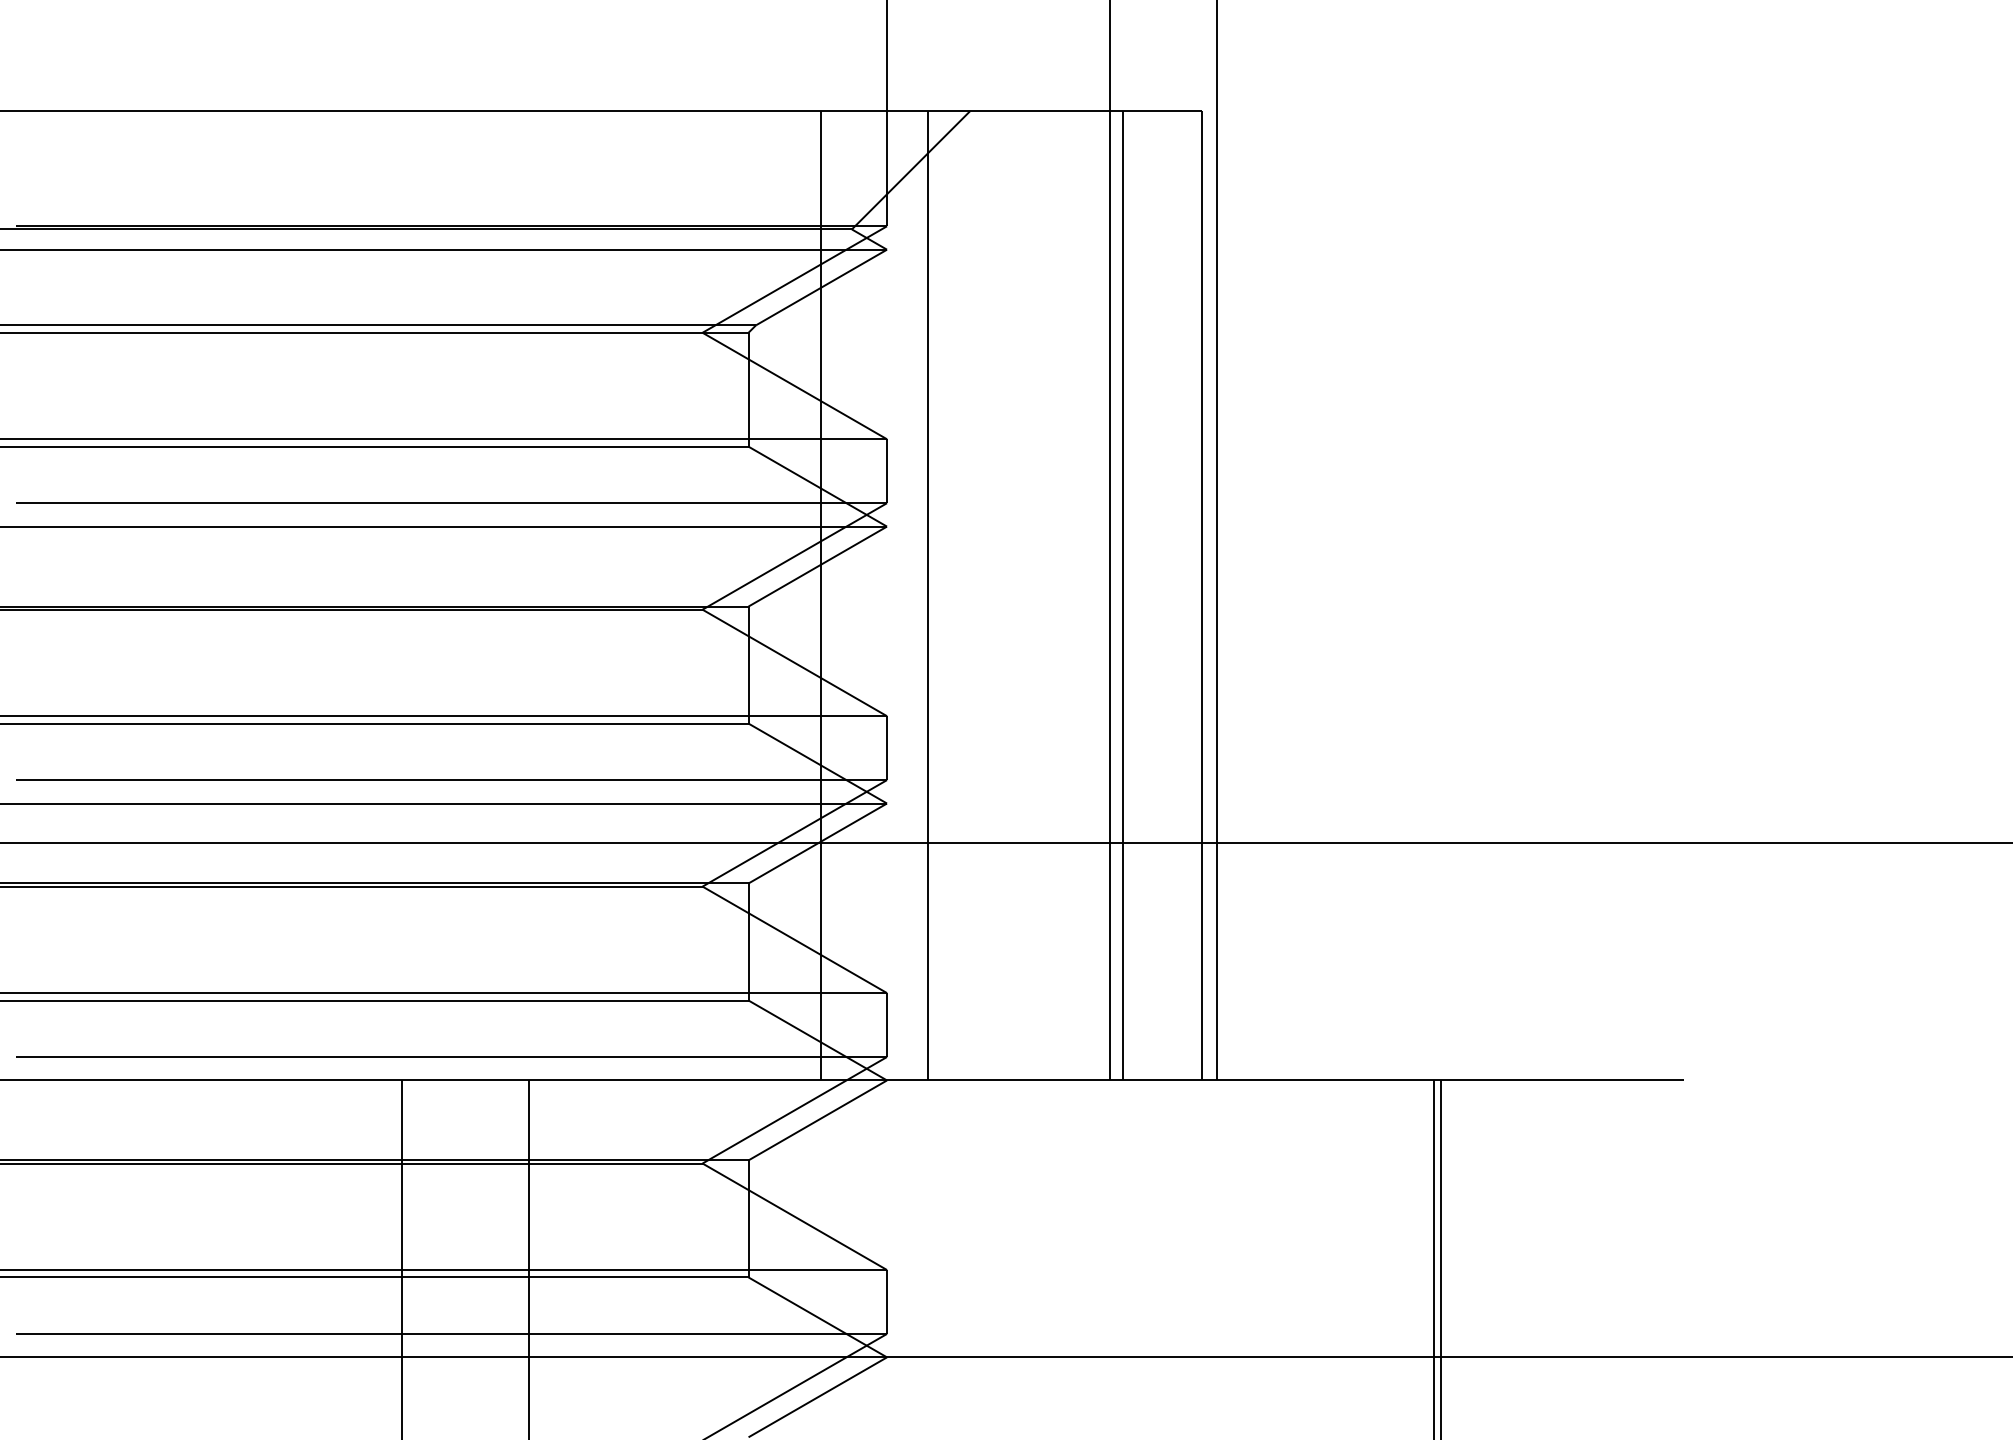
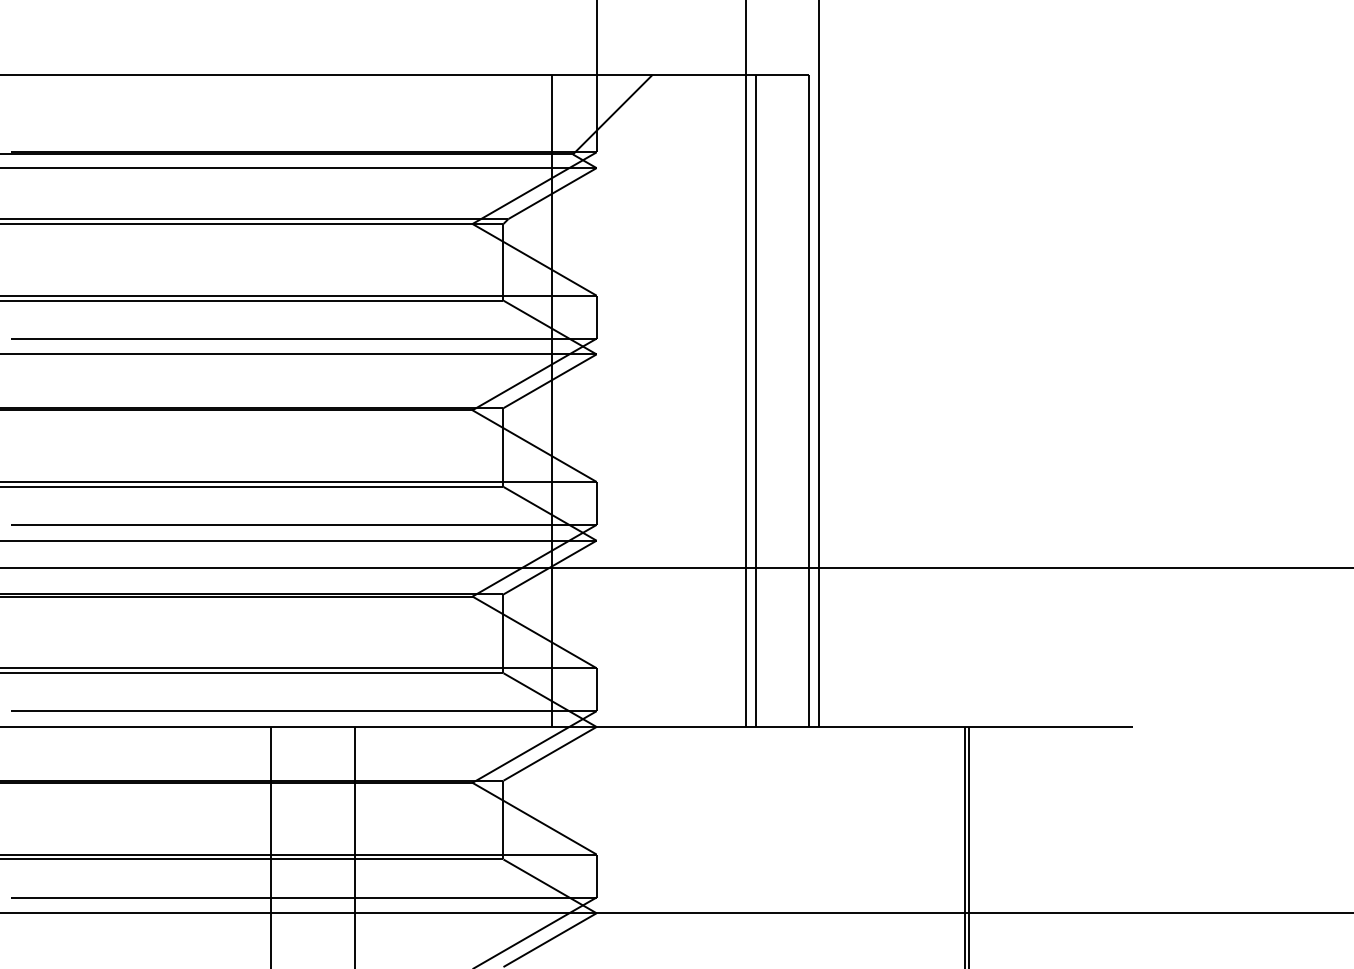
line: (926, 595) -> (623, 400), removed

